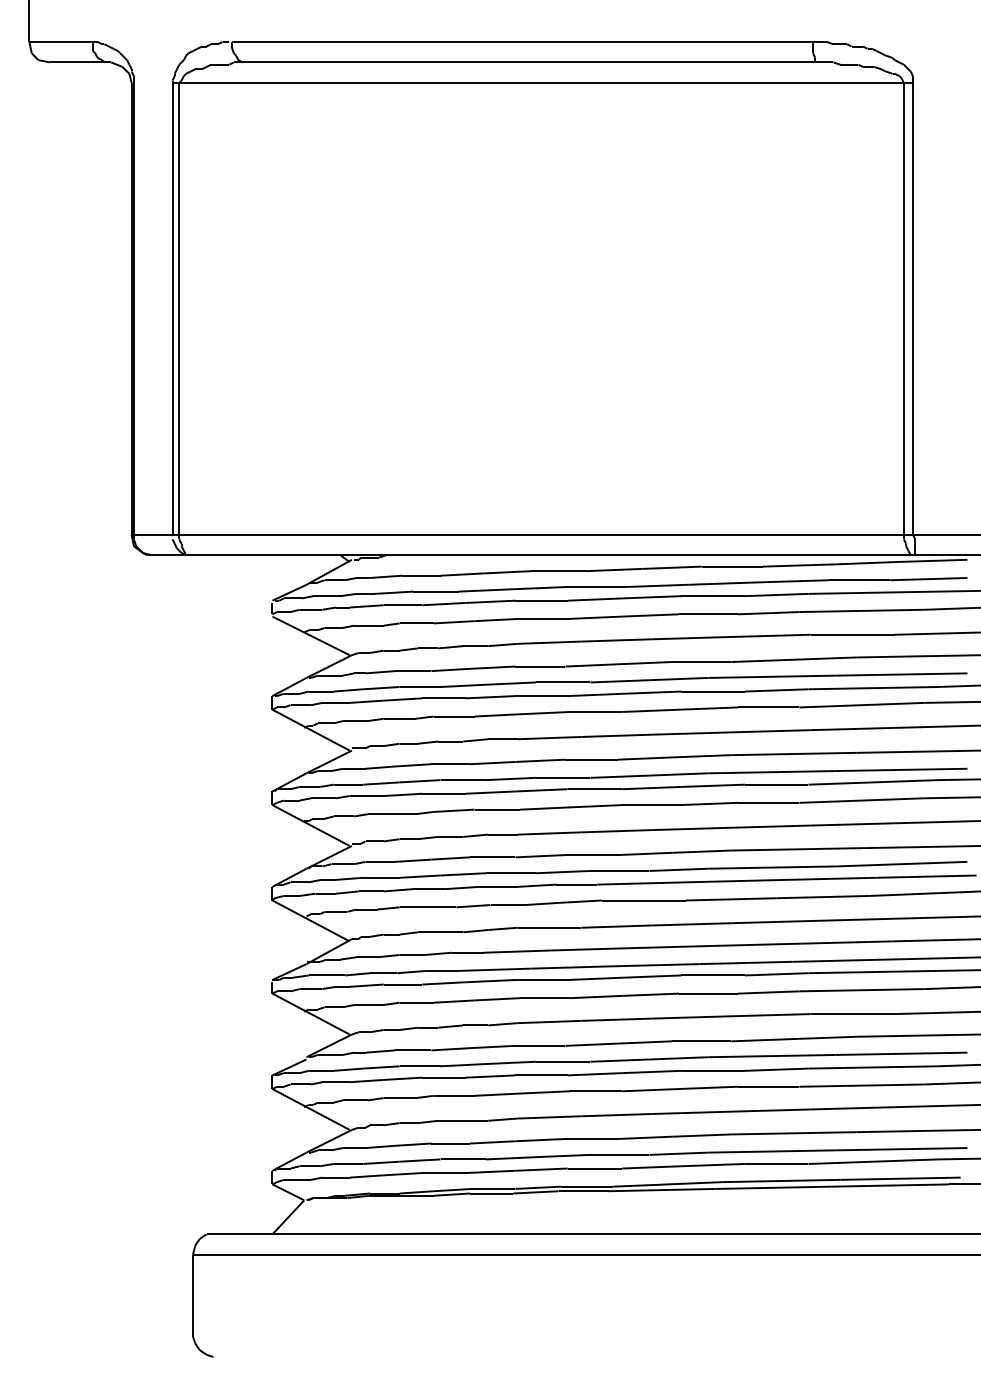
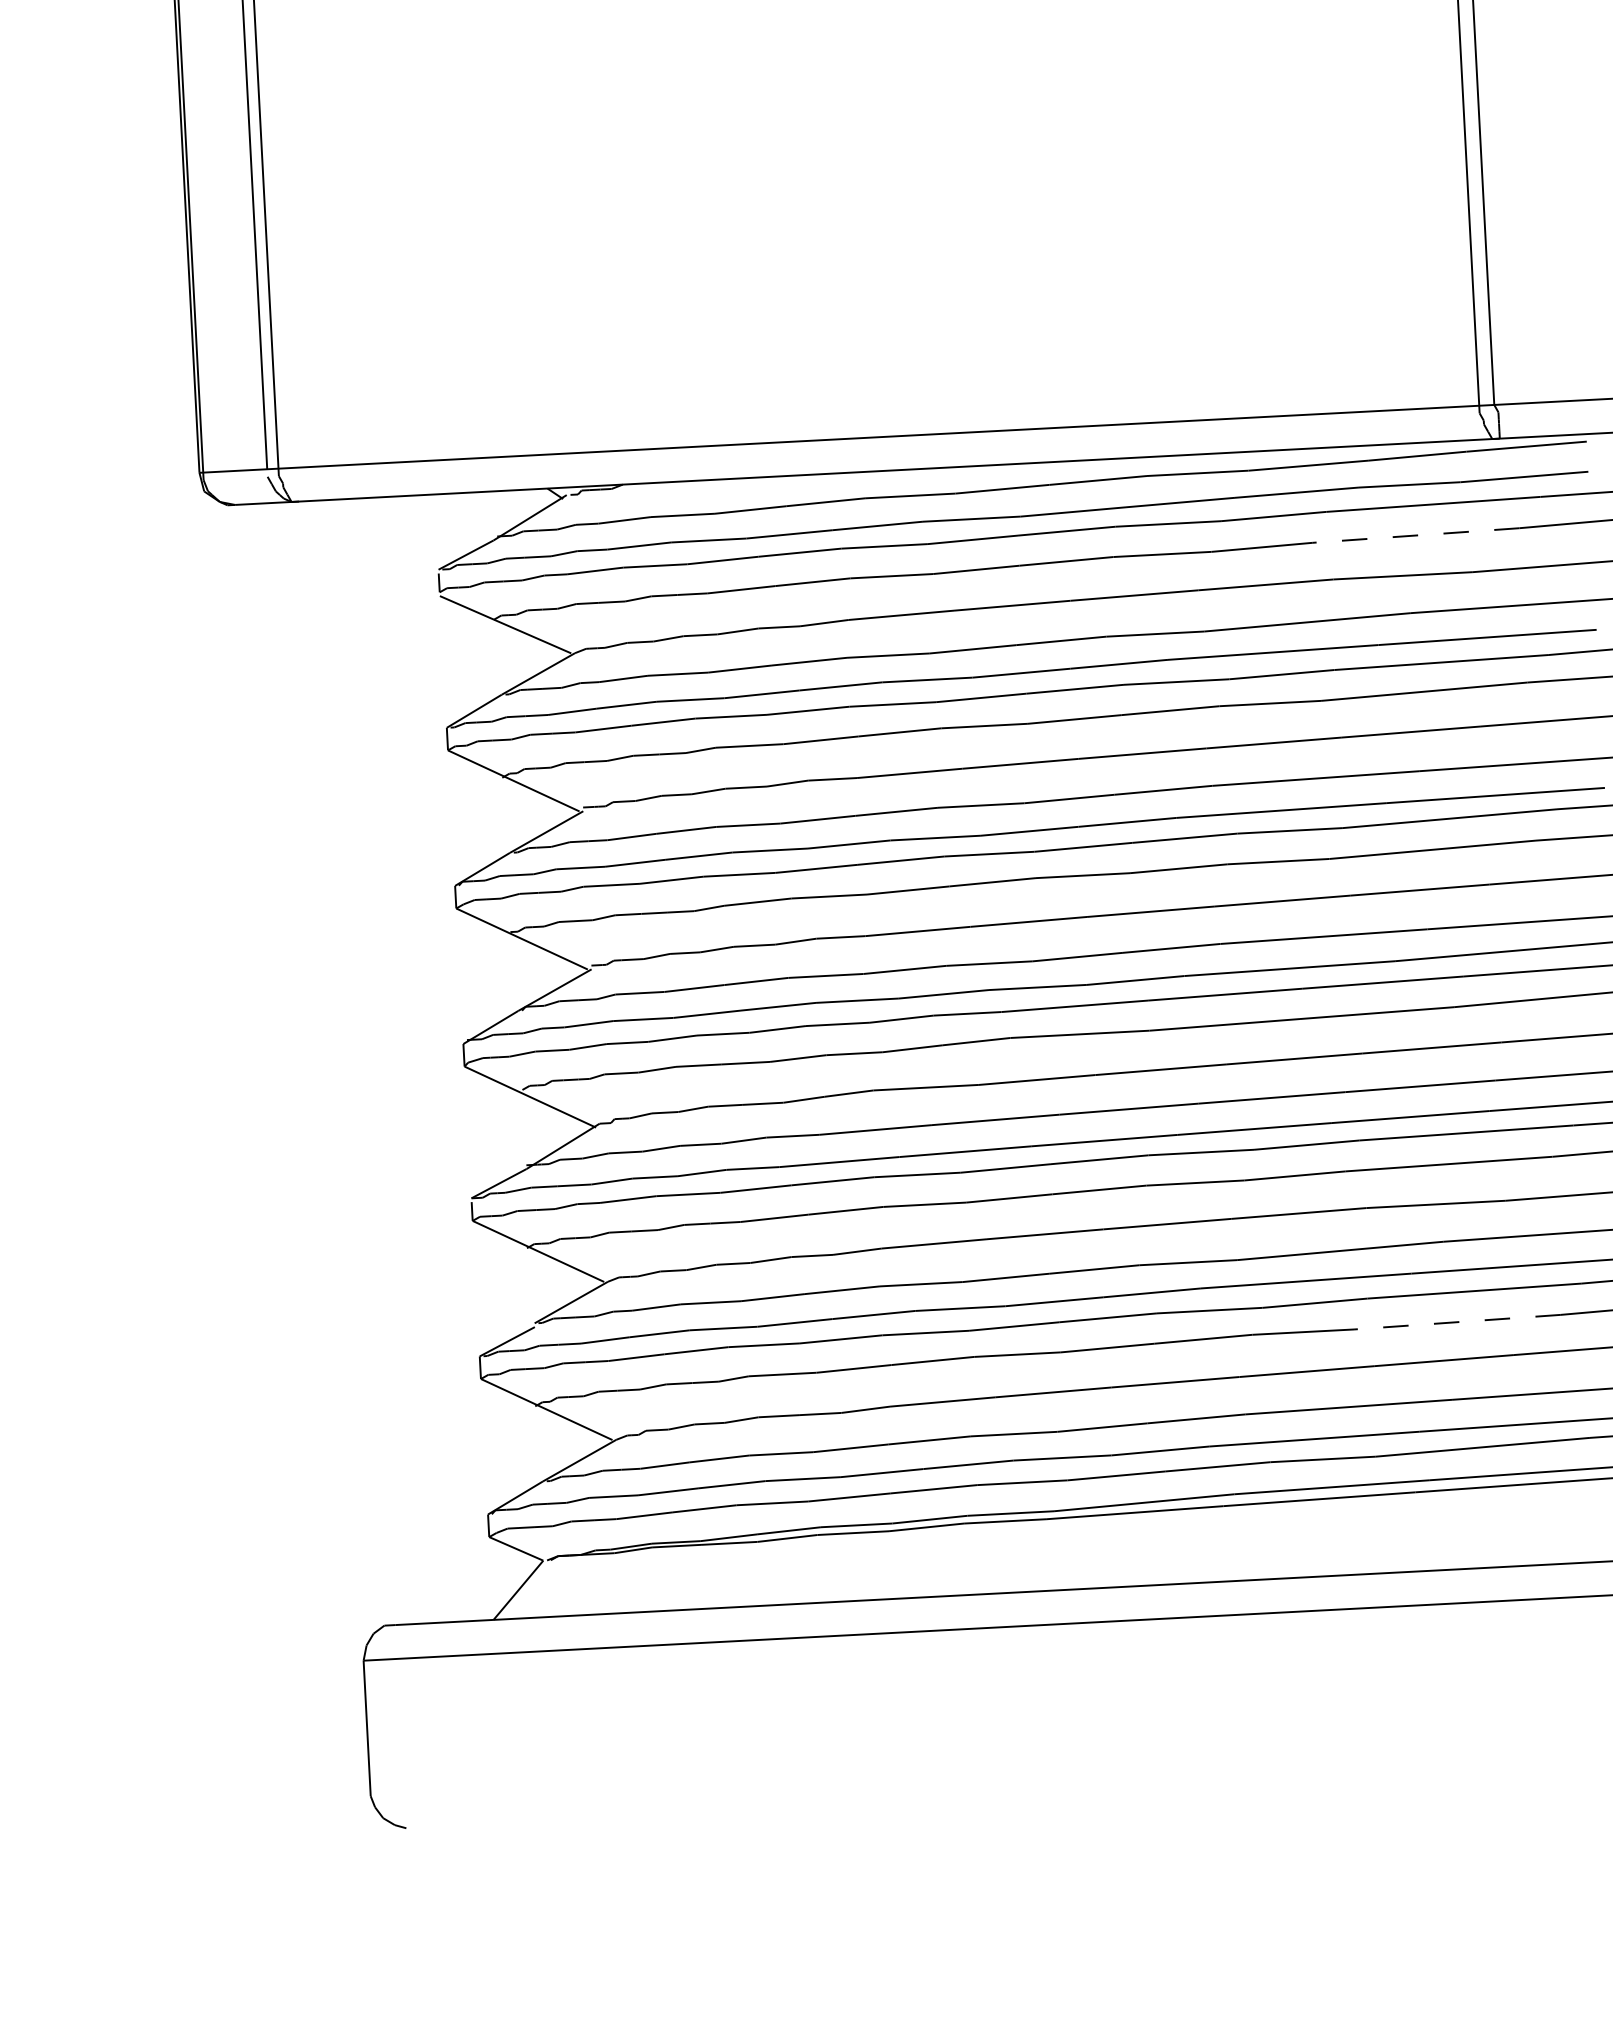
line: (861, 610) -> (1415, 534), solid -> dashed
line: (861, 1085) -> (1456, 1322), solid -> dashed

